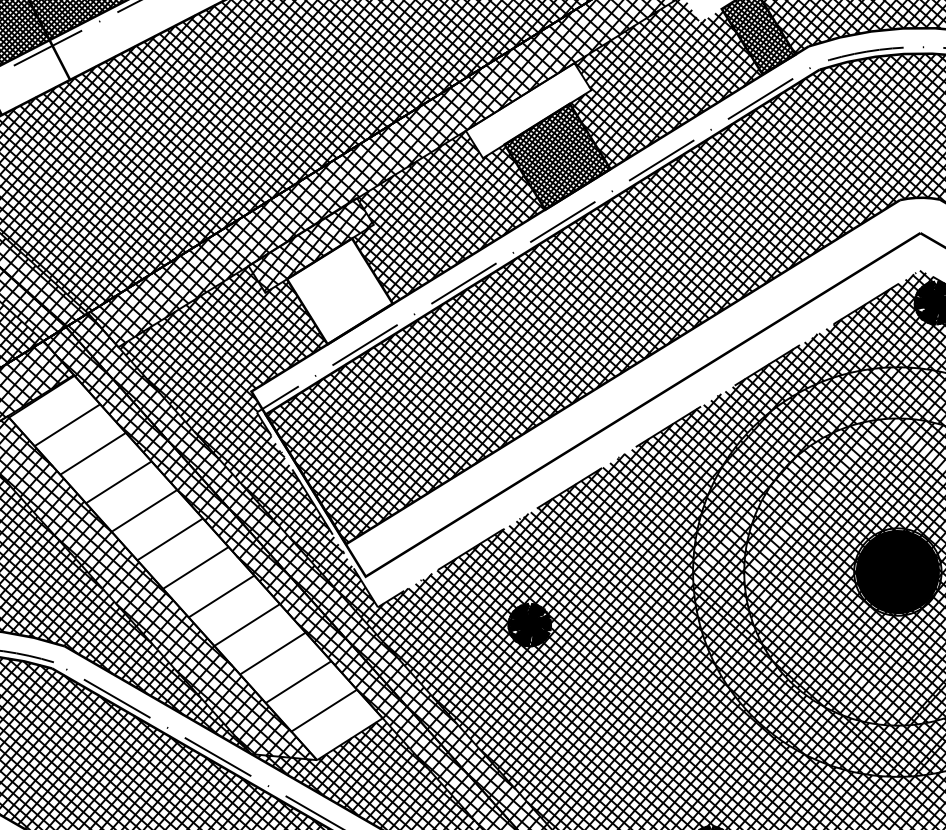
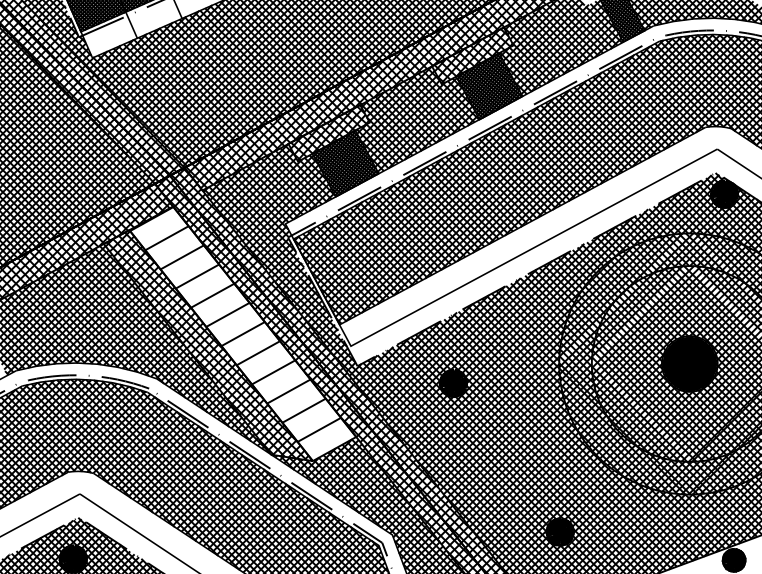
hatch: (529, 111) -> (473, 56), added
hatch: (339, 291) -> (345, 163), added

